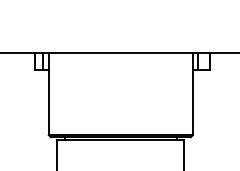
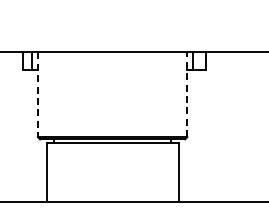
line: (193, 93) -> (187, 94), solid -> dashed
line: (48, 94) -> (37, 95), solid -> dashed

